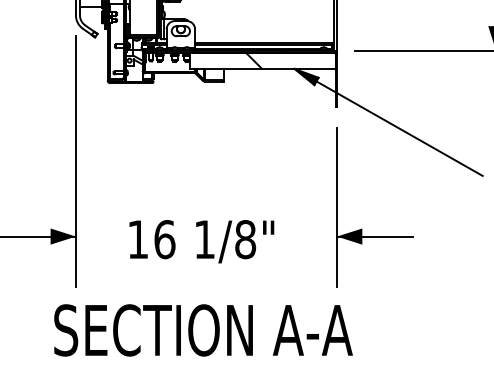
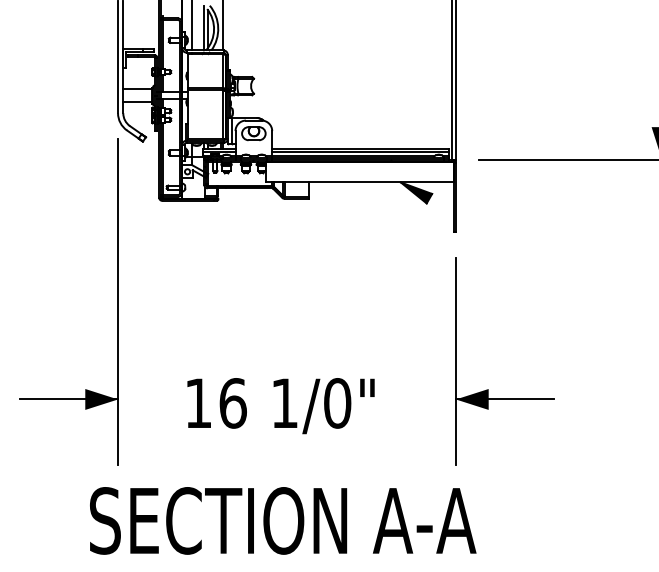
hatch: (254, 60) -> (348, 171), removed
line: (399, 128) -> (536, 259), removed
text: (245, 239) -> (337, 403), 1/8" -> 1/0"

